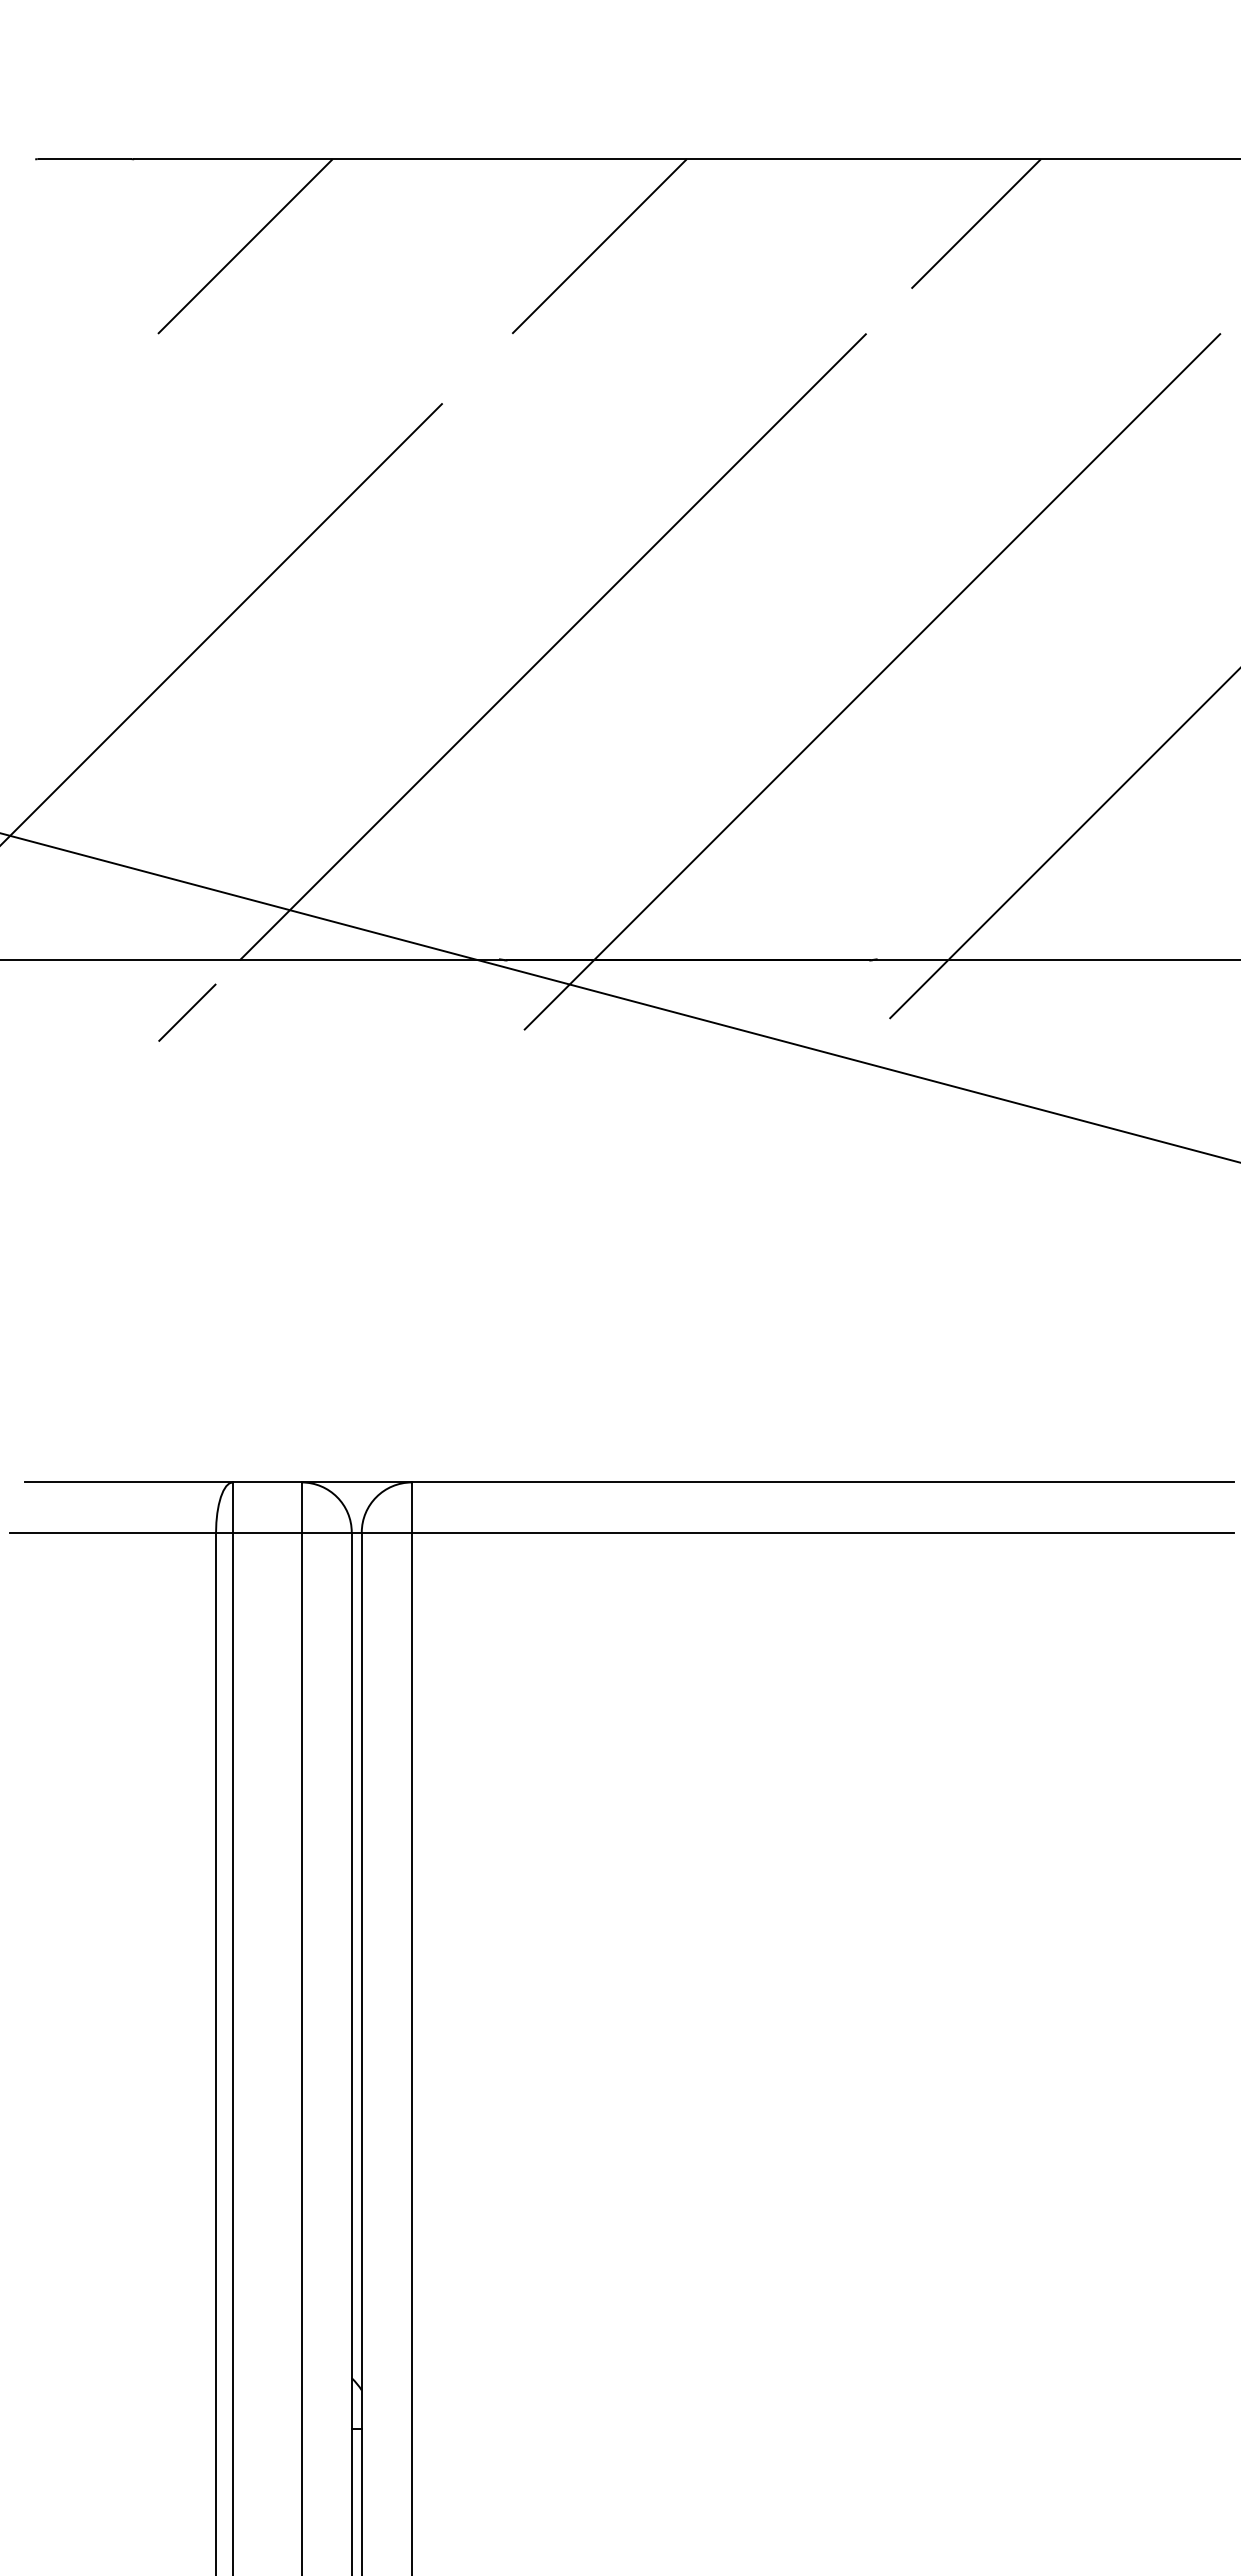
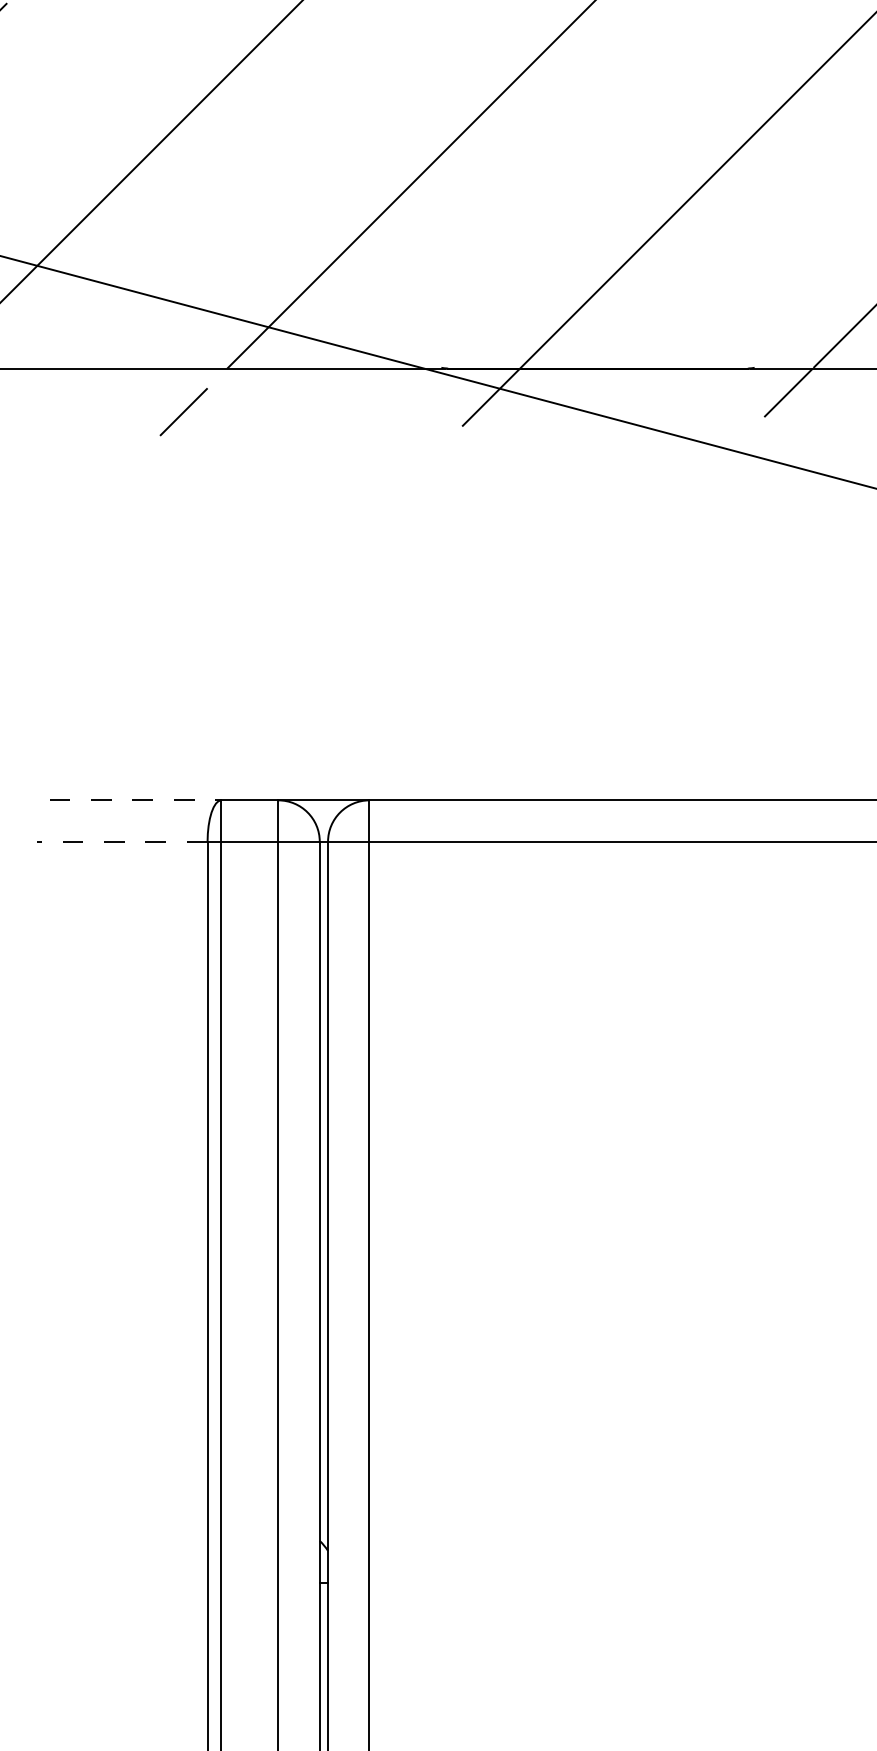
line: (128, 1482) -> (135, 800), solid -> dashed
line: (112, 1532) -> (121, 841), solid -> dashed

